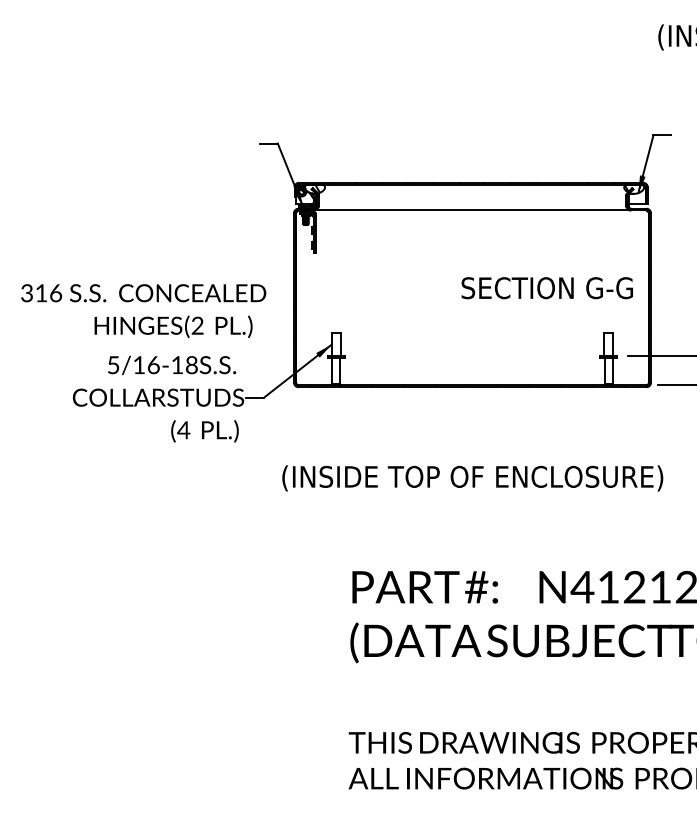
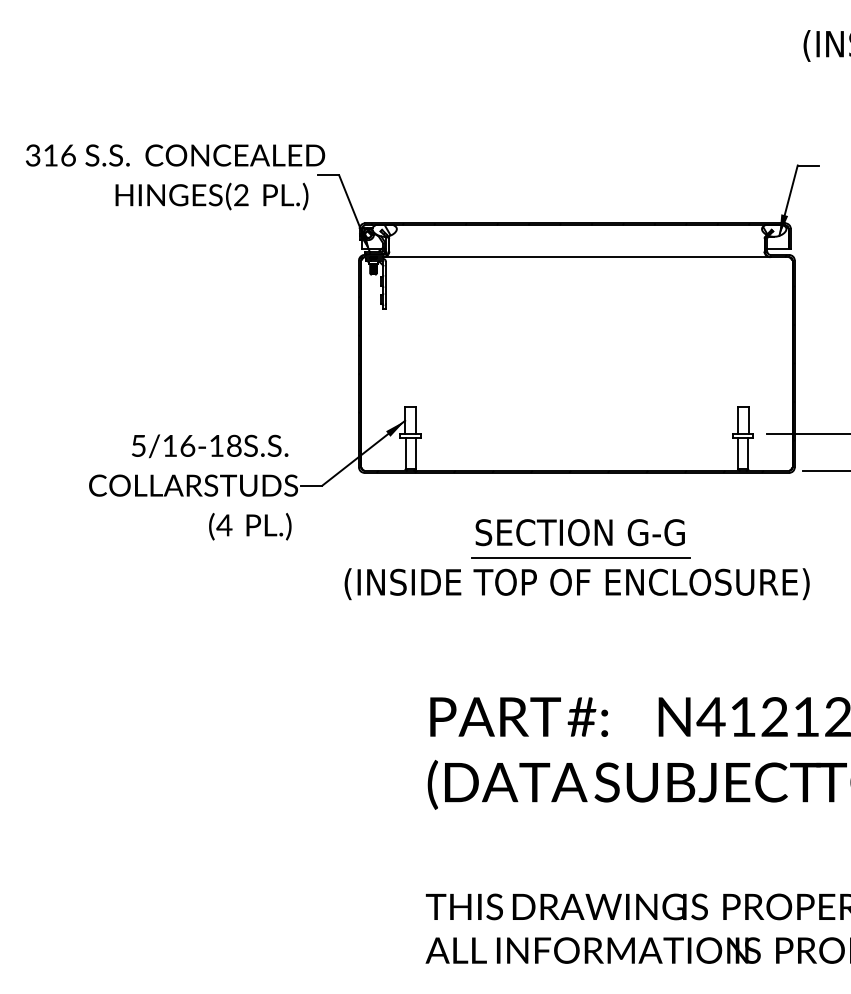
text: (546, 288) -> (579, 533), moved
text: (143, 311) -> (175, 177), moved
line: (475, 457) -> (580, 558), added

